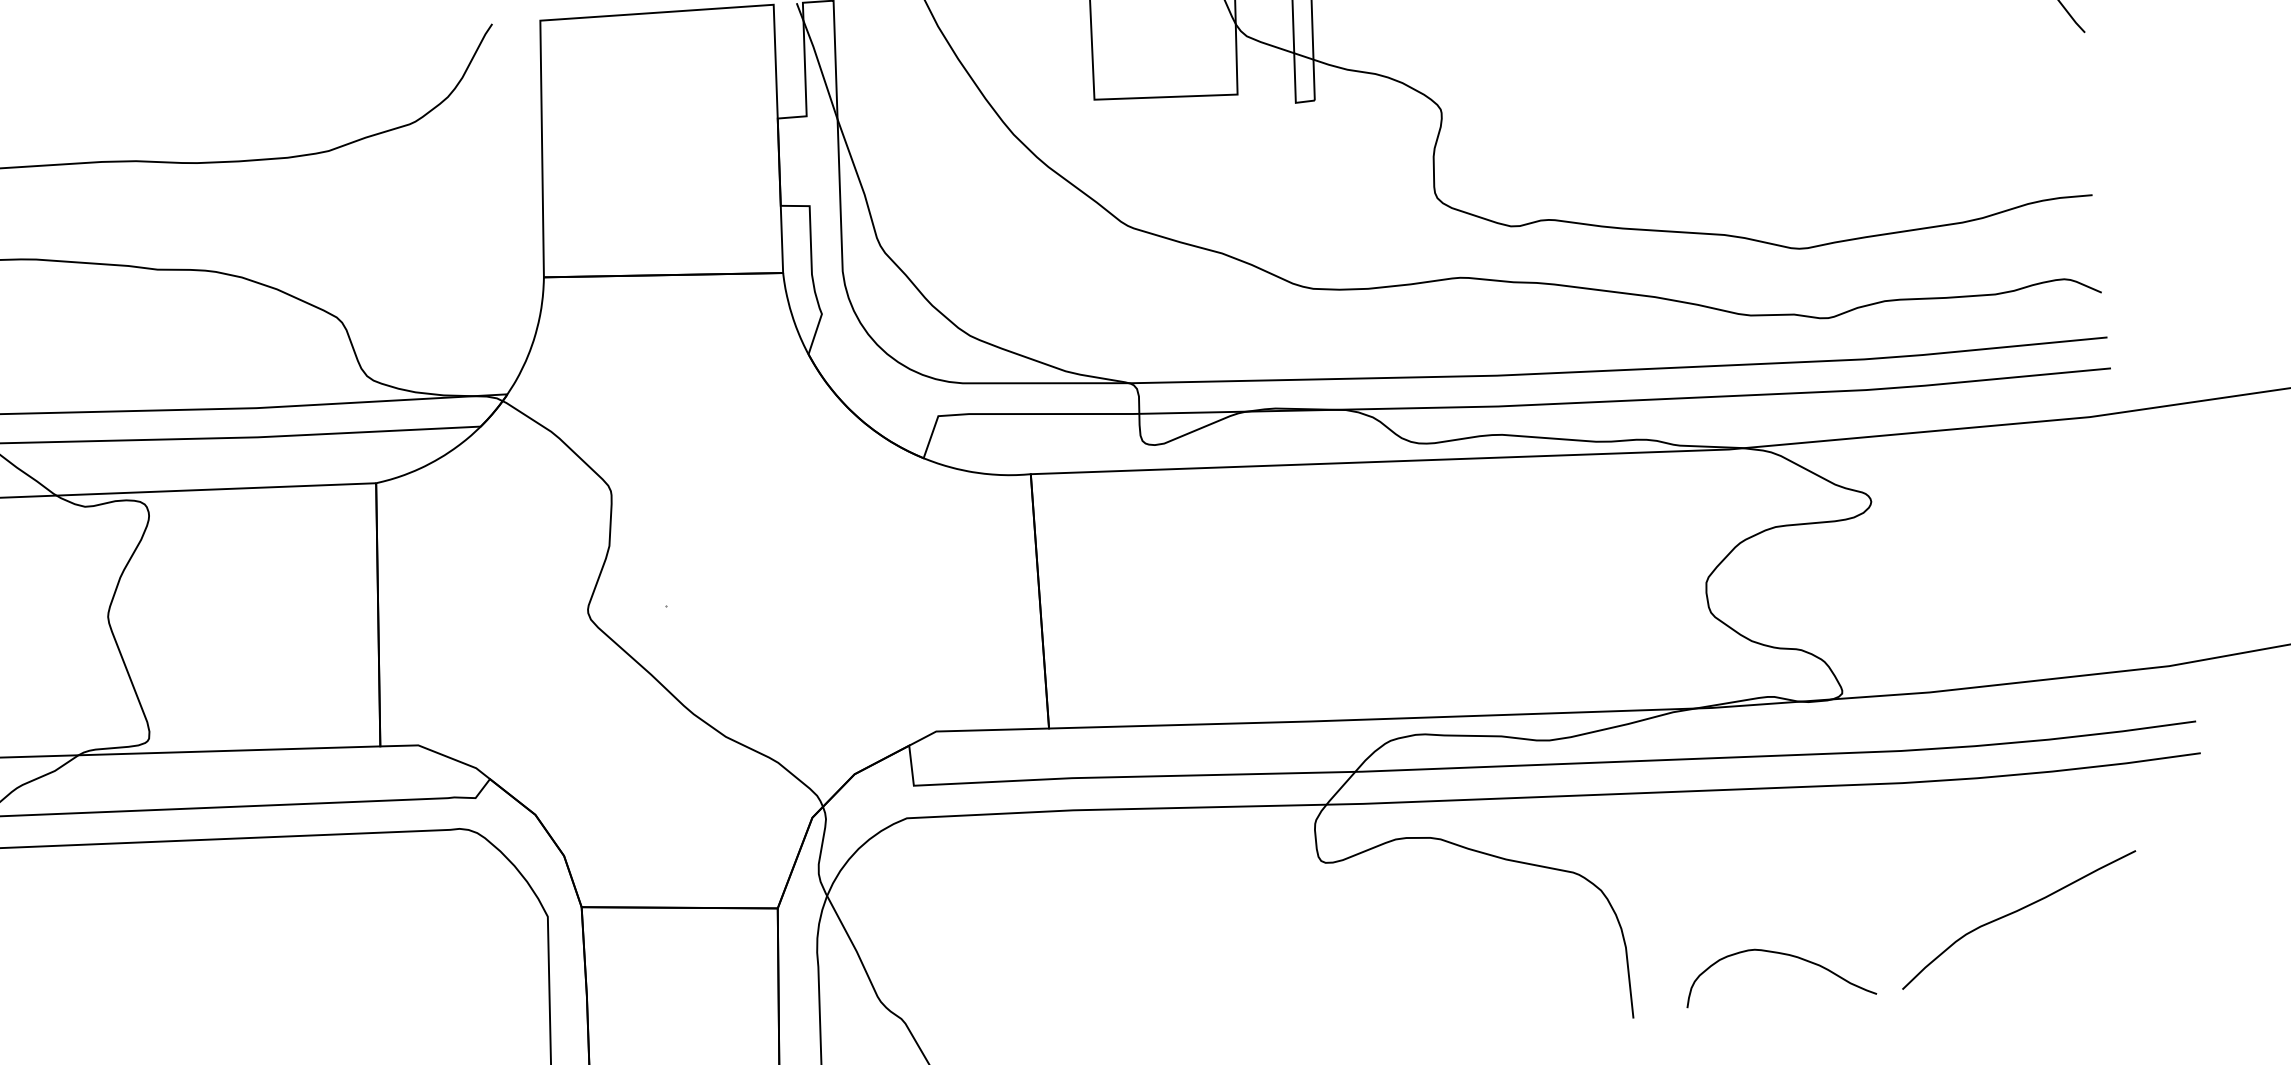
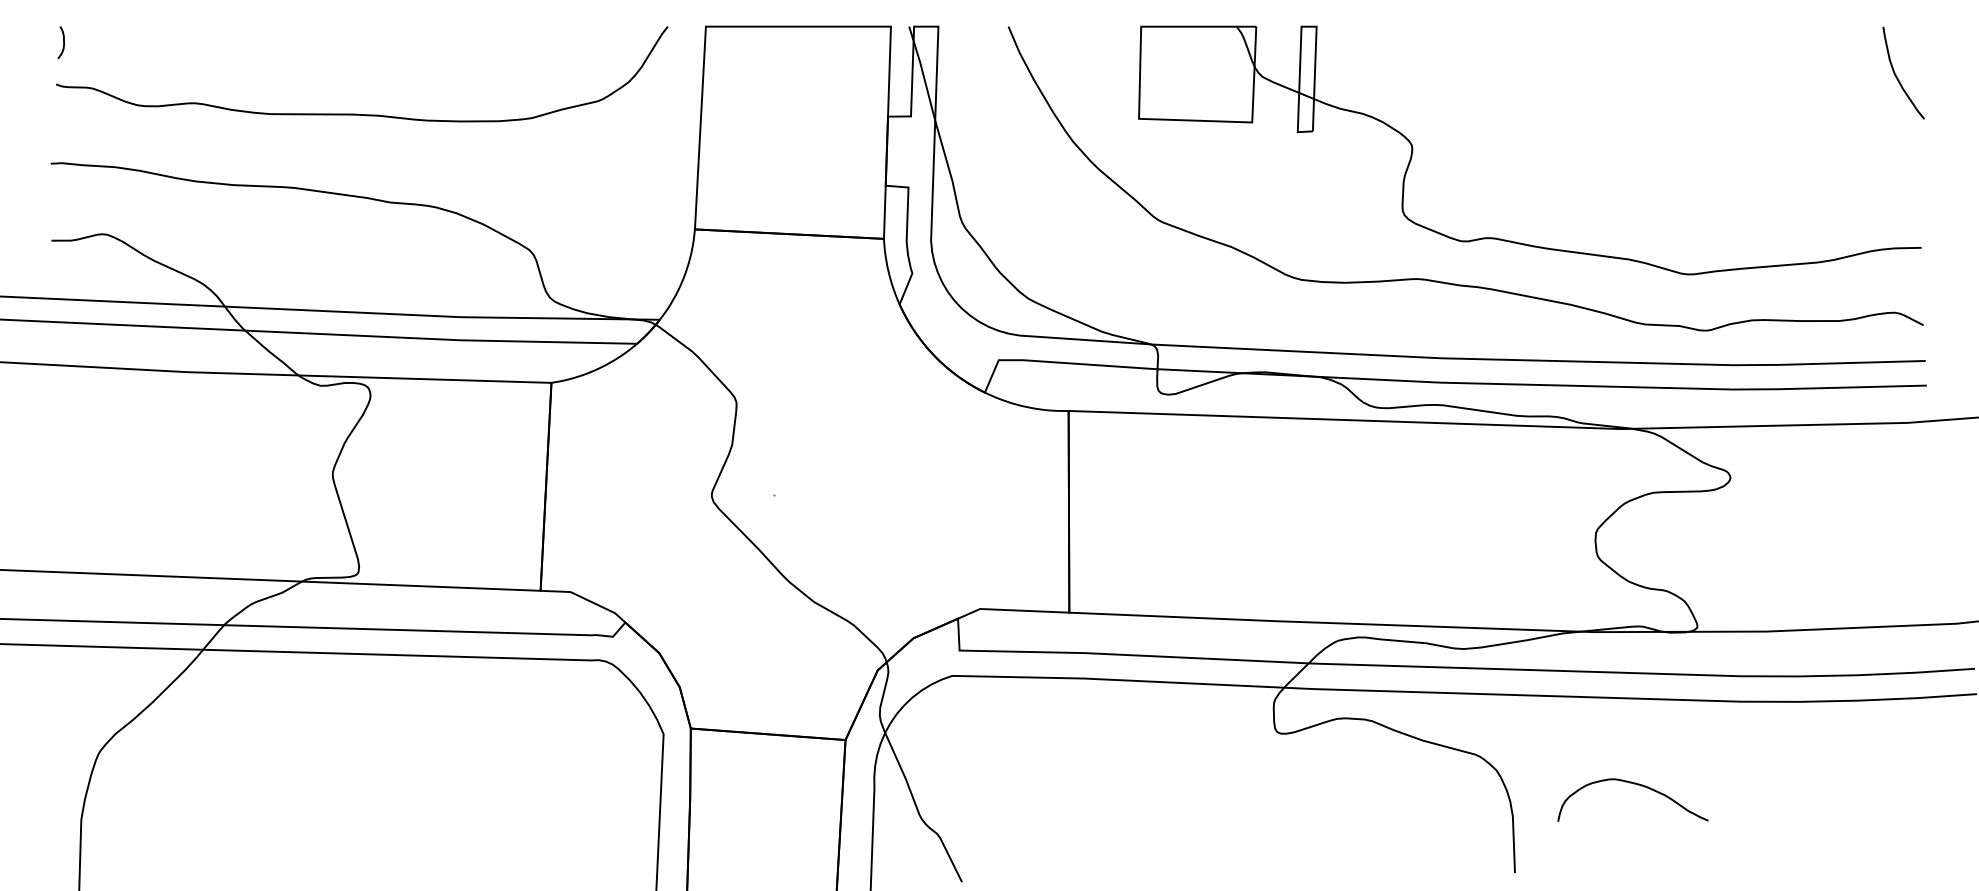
curve: (2015, 913) -> (1822, 810), removed
curve: (1784, 955) -> (1637, 785), moved

